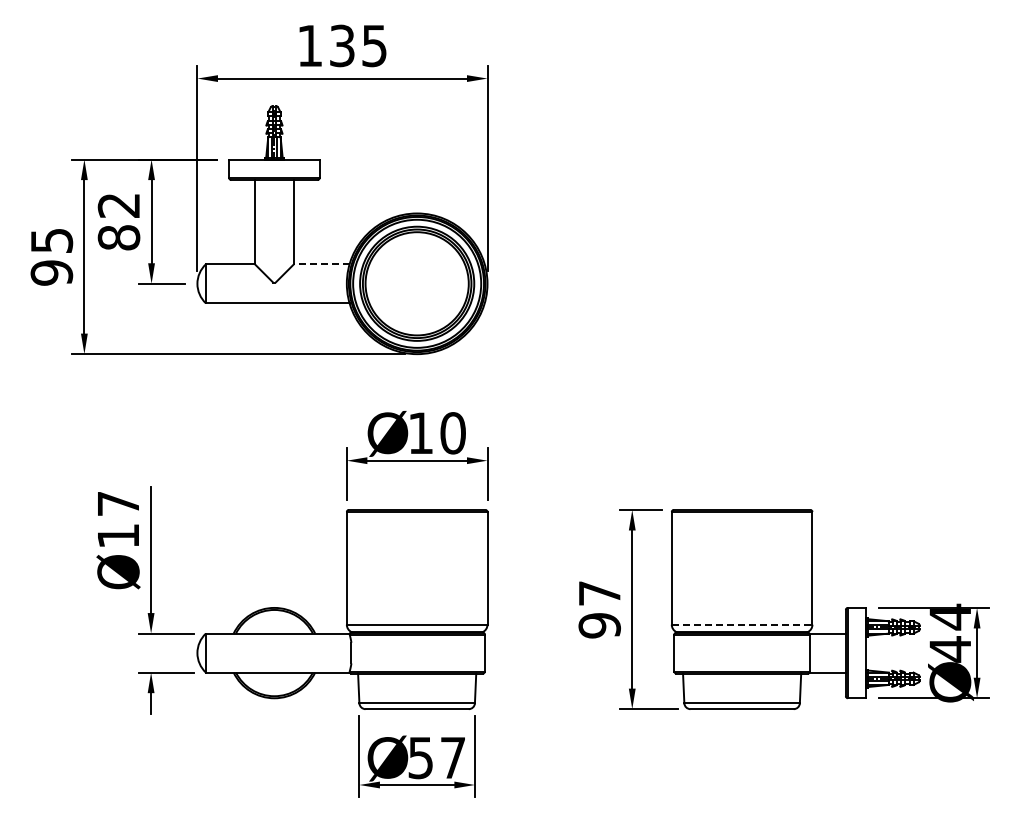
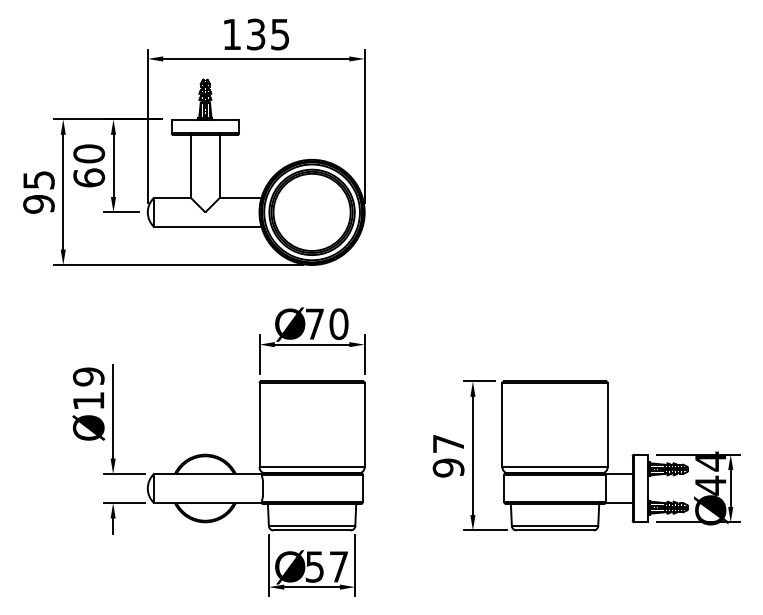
text: (118, 221) -> (88, 165), 82 -> 60
line: (321, 264) -> (240, 197), dashed -> solid
text: (420, 432) -> (314, 323), 10 -> 70
text: (118, 503) -> (88, 376), Ø17 -> Ø19
line: (742, 624) -> (555, 467), dashed -> solid

